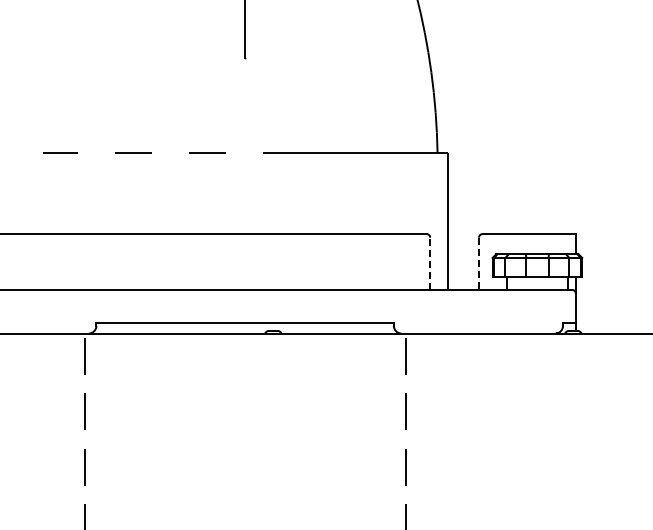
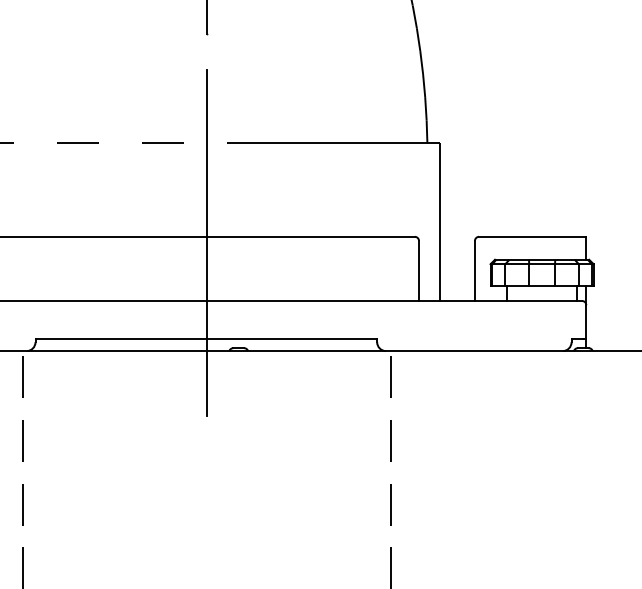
line: (245, 238) -> (206, 241), added
line: (430, 263) -> (419, 270), dashed -> solid
line: (478, 264) -> (474, 271), dashed -> solid

